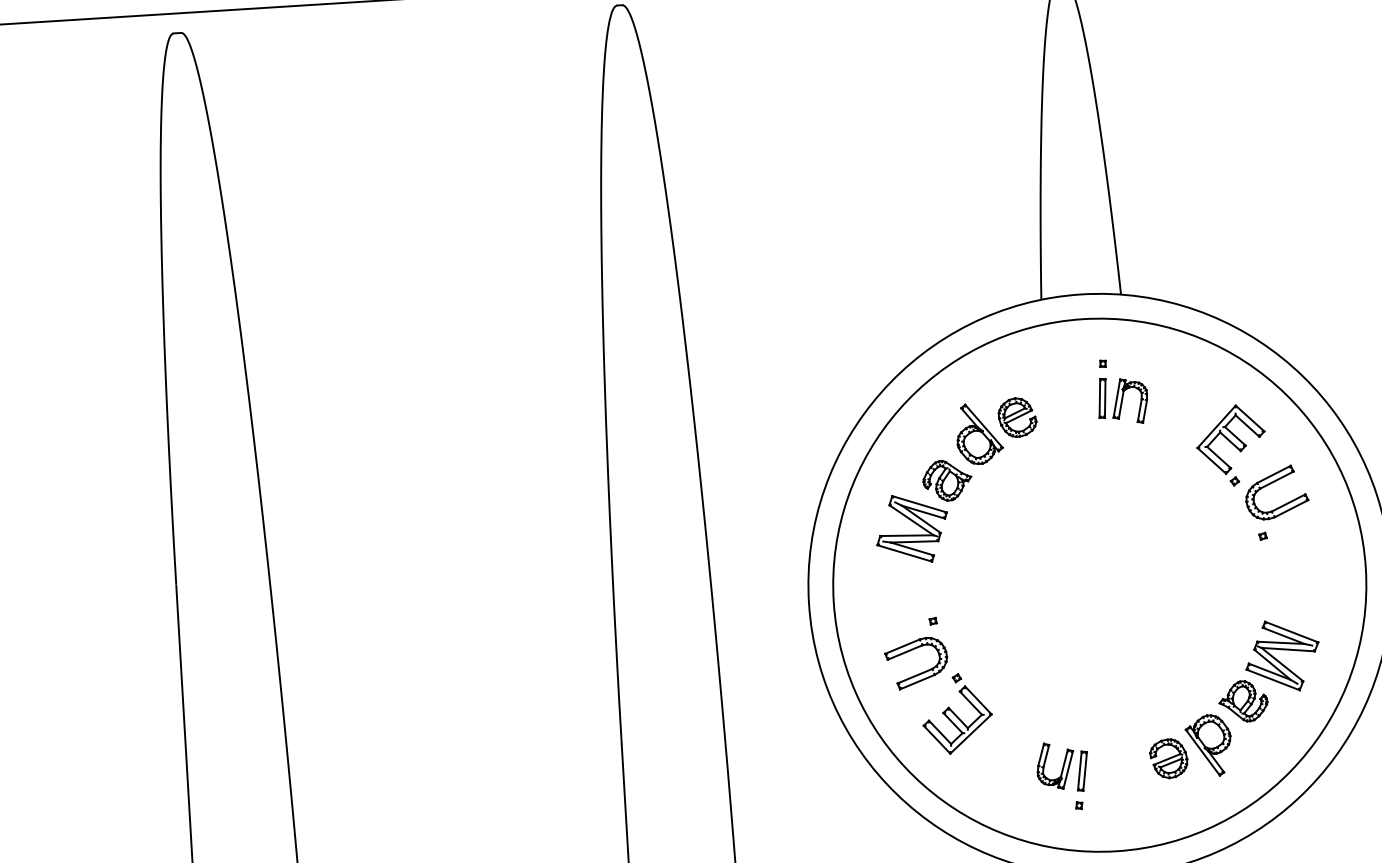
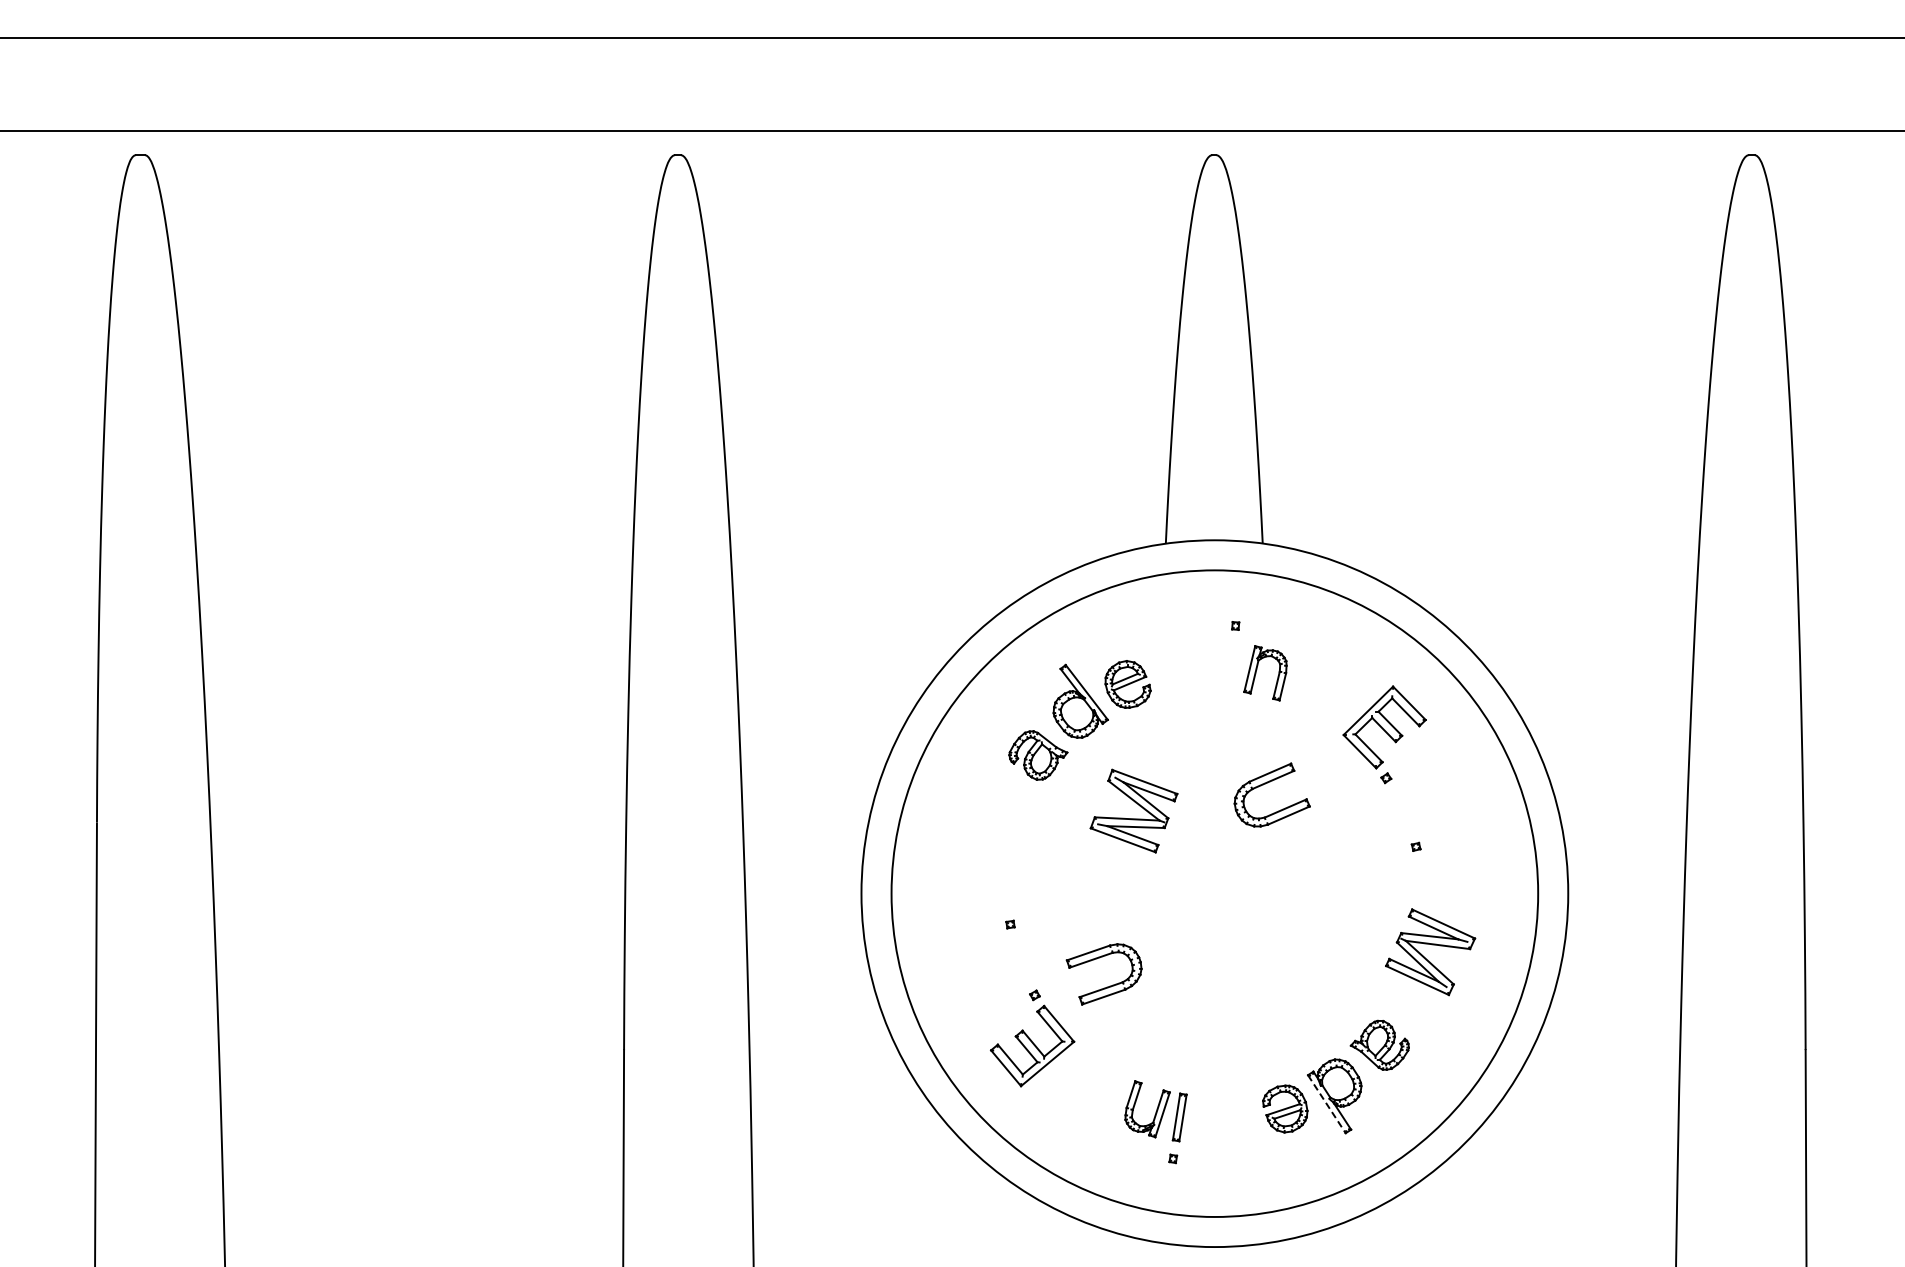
part: (1102, 398) -> (1232, 667), removed
part: (1270, 484) -> (1265, 784), moved
part: (915, 523) -> (1138, 805), moved
part: (1278, 660) -> (1425, 957), moved
part: (921, 672) -> (1109, 985), moved
line: (1202, 752) -> (1326, 1104), solid -> dashed

